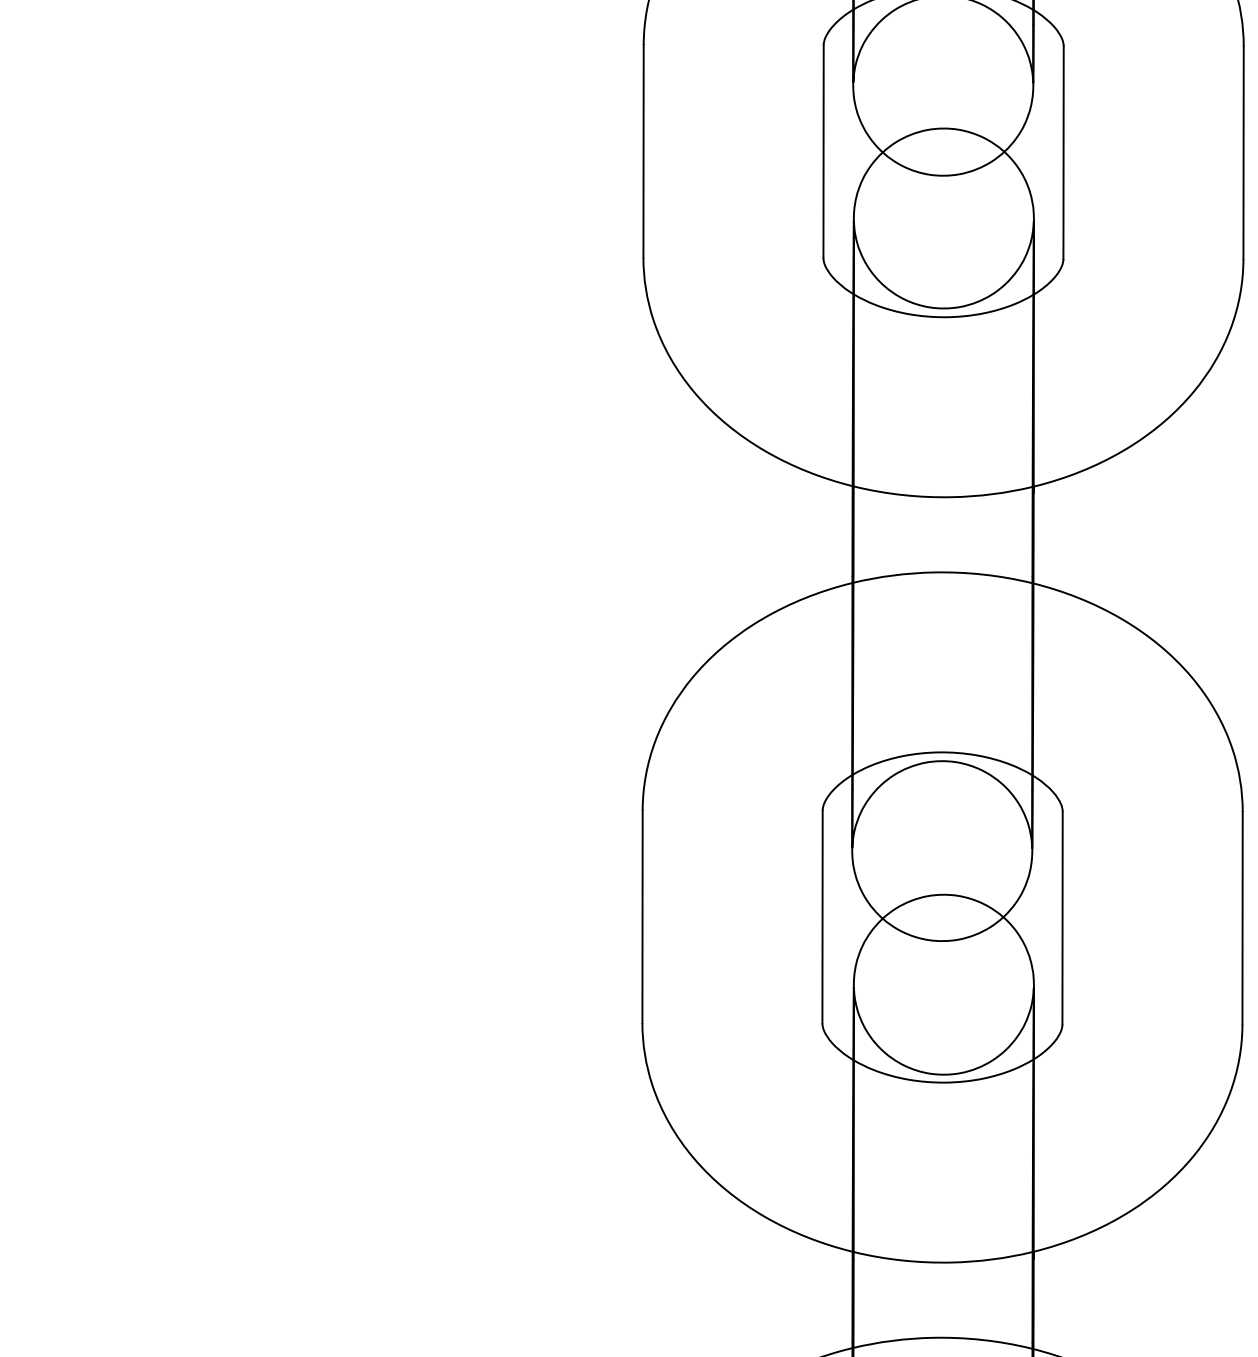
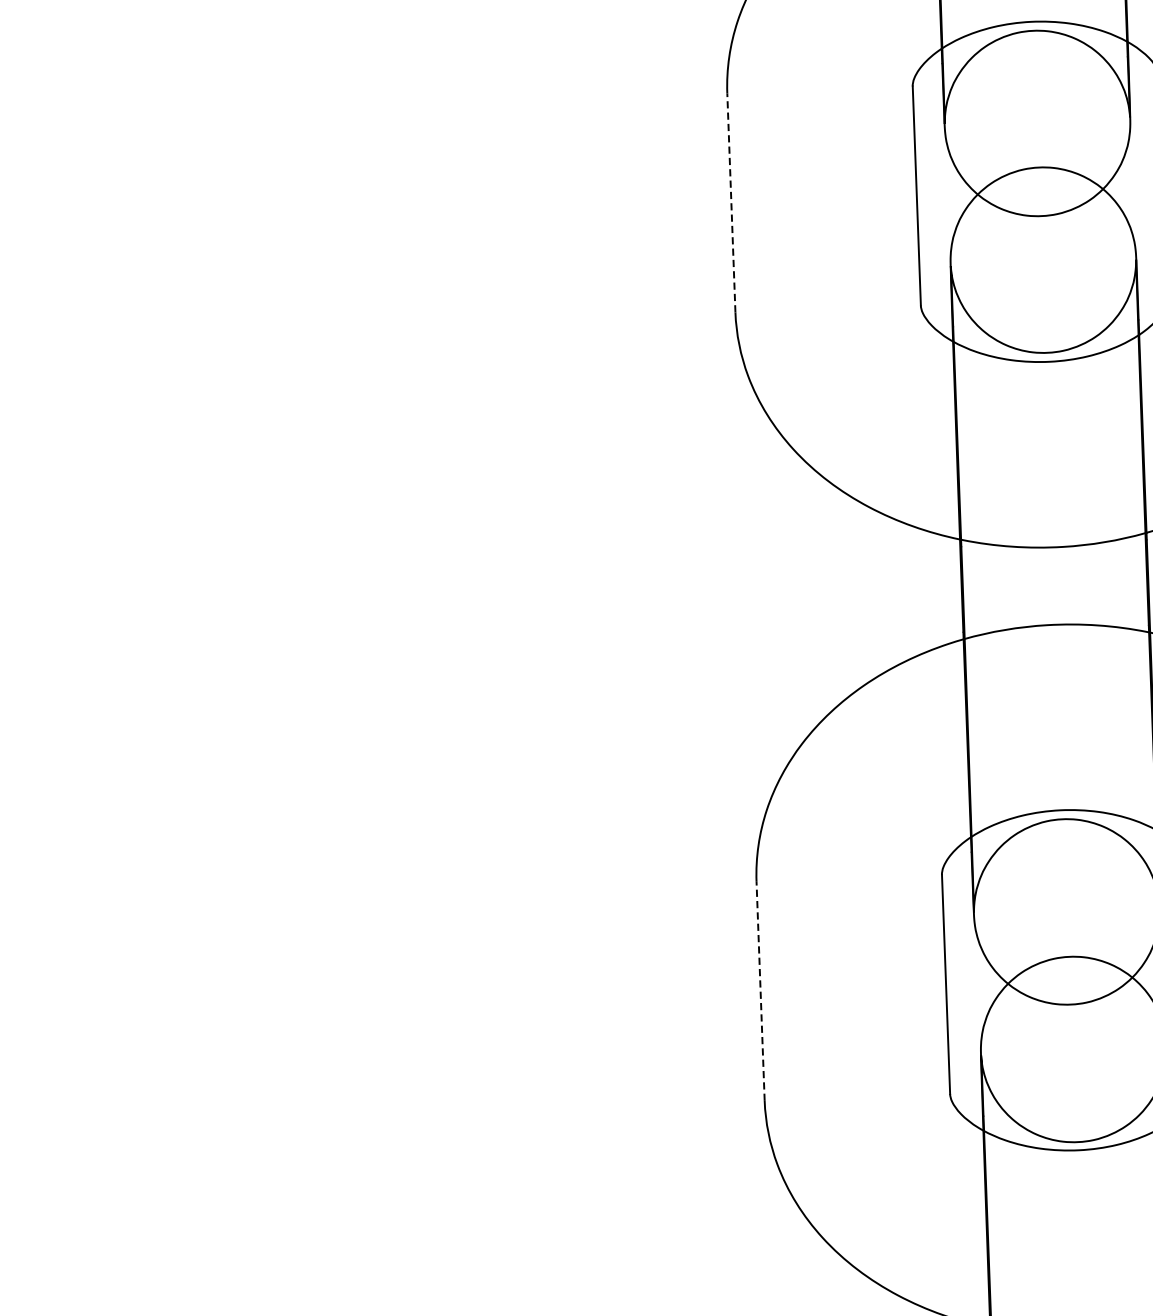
line: (643, 150) -> (731, 202), solid -> dashed
line: (642, 916) -> (760, 991), solid -> dashed

